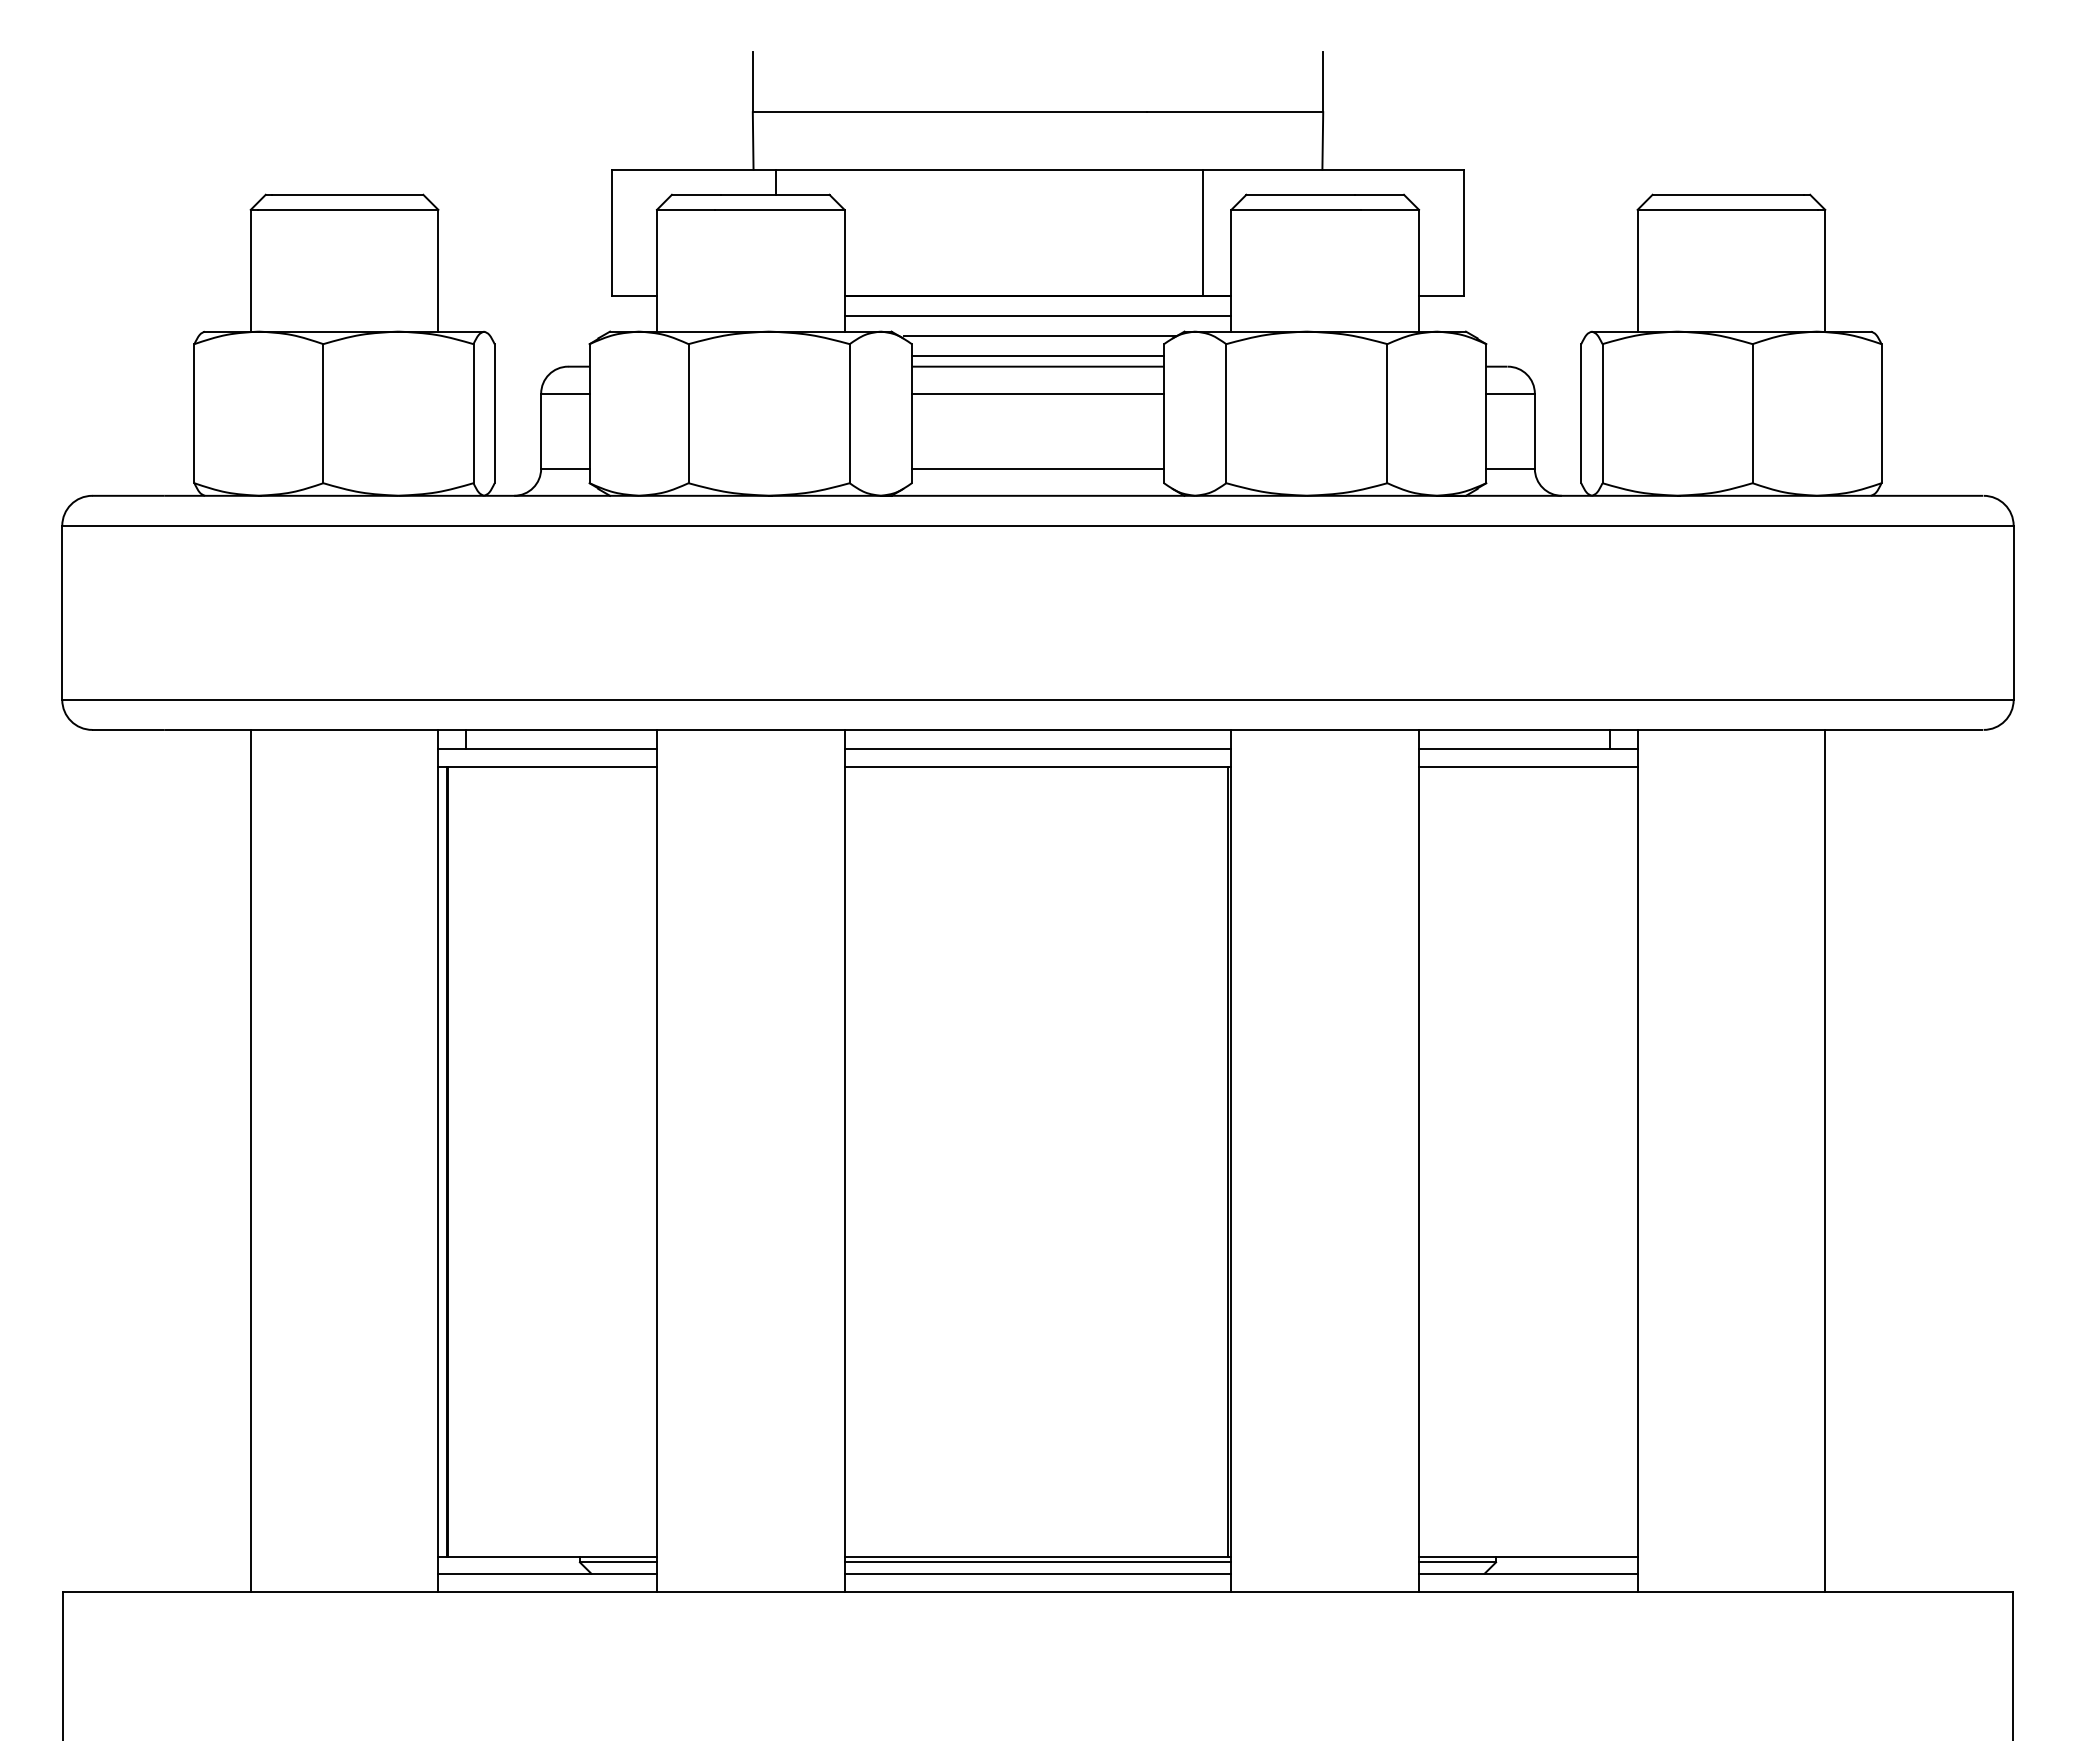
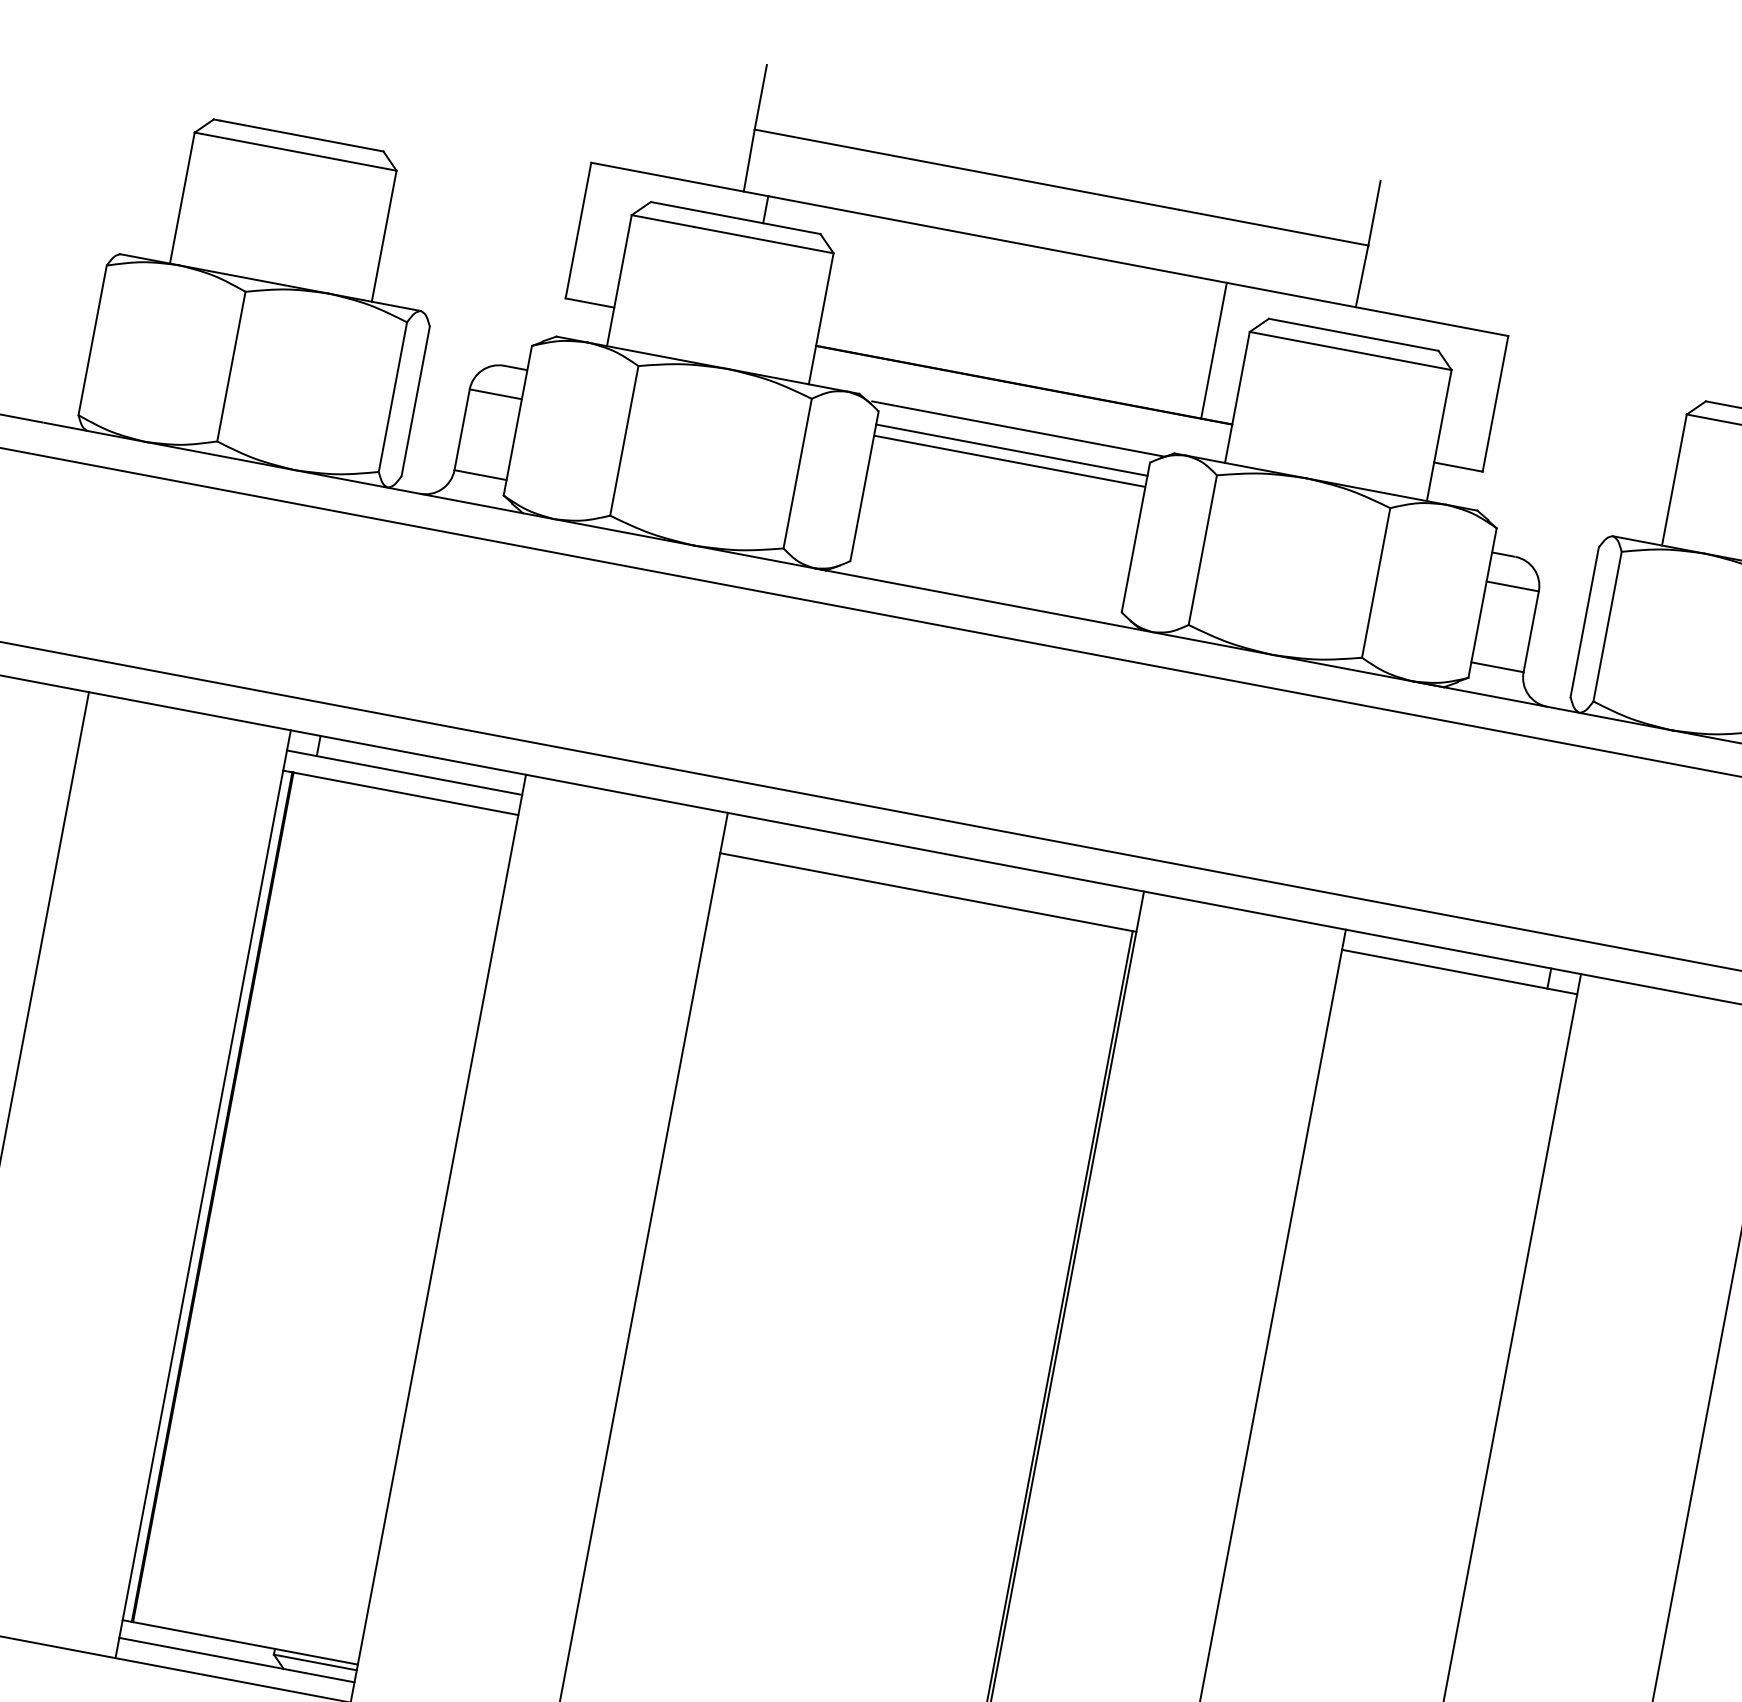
line: (1037, 316) -> (1019, 407), removed
line: (1037, 393) -> (1003, 490), removed
line: (1037, 468) -> (988, 570), removed
line: (1037, 748) -> (931, 872), removed
line: (1528, 767) -> (1456, 992), removed

